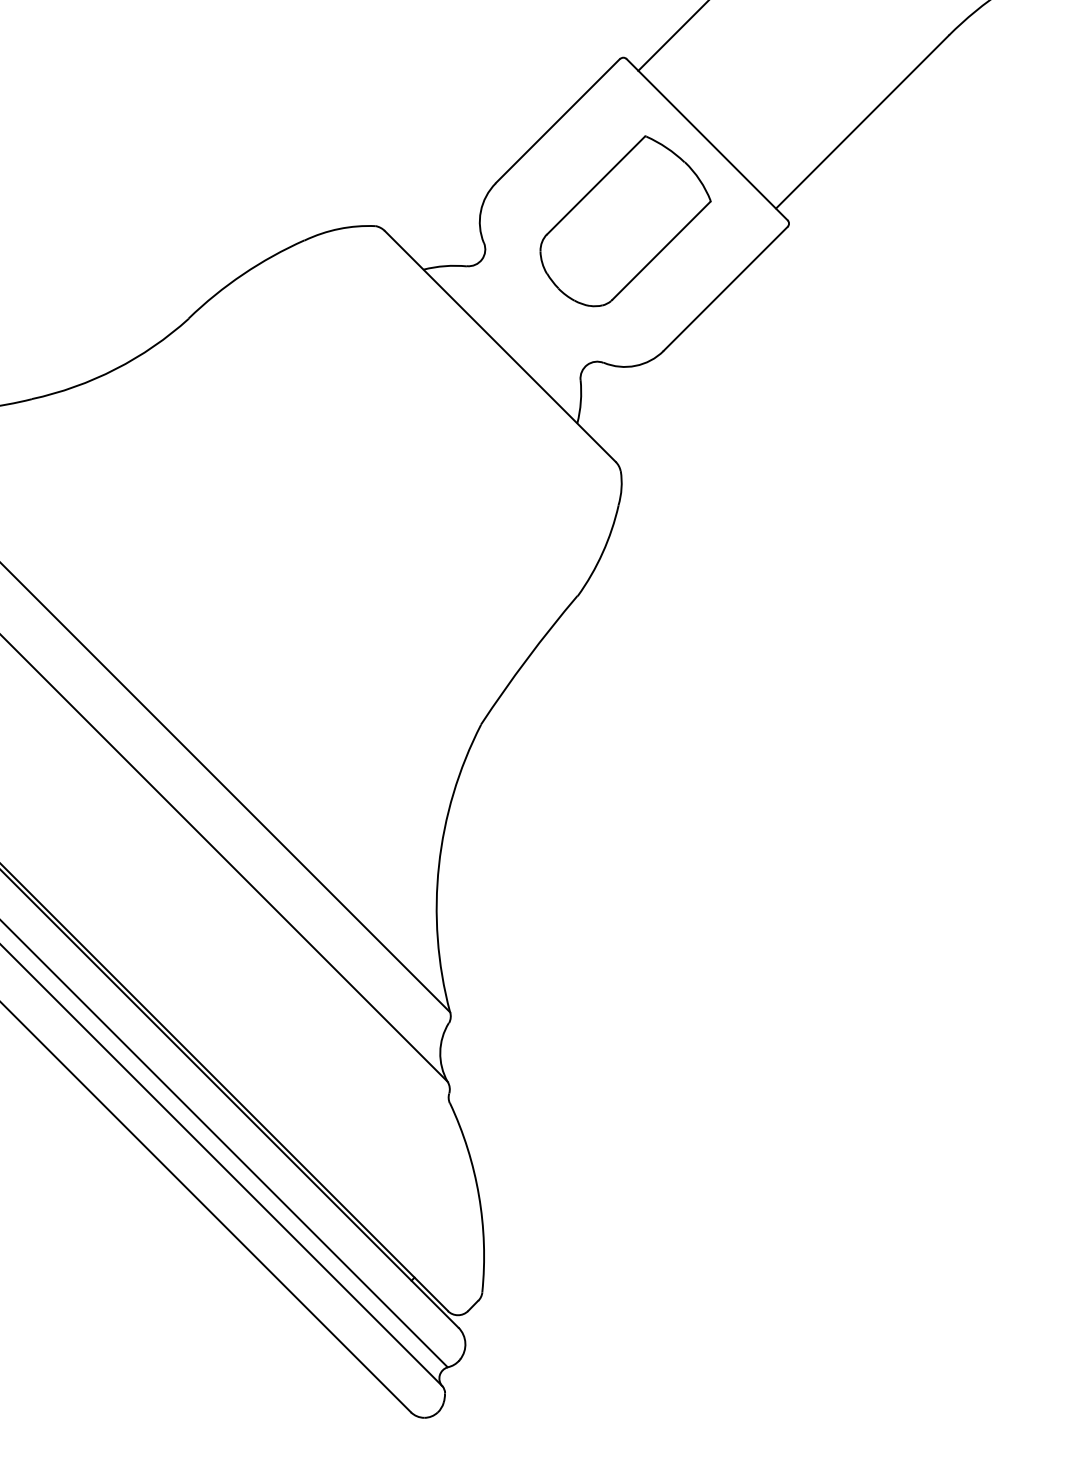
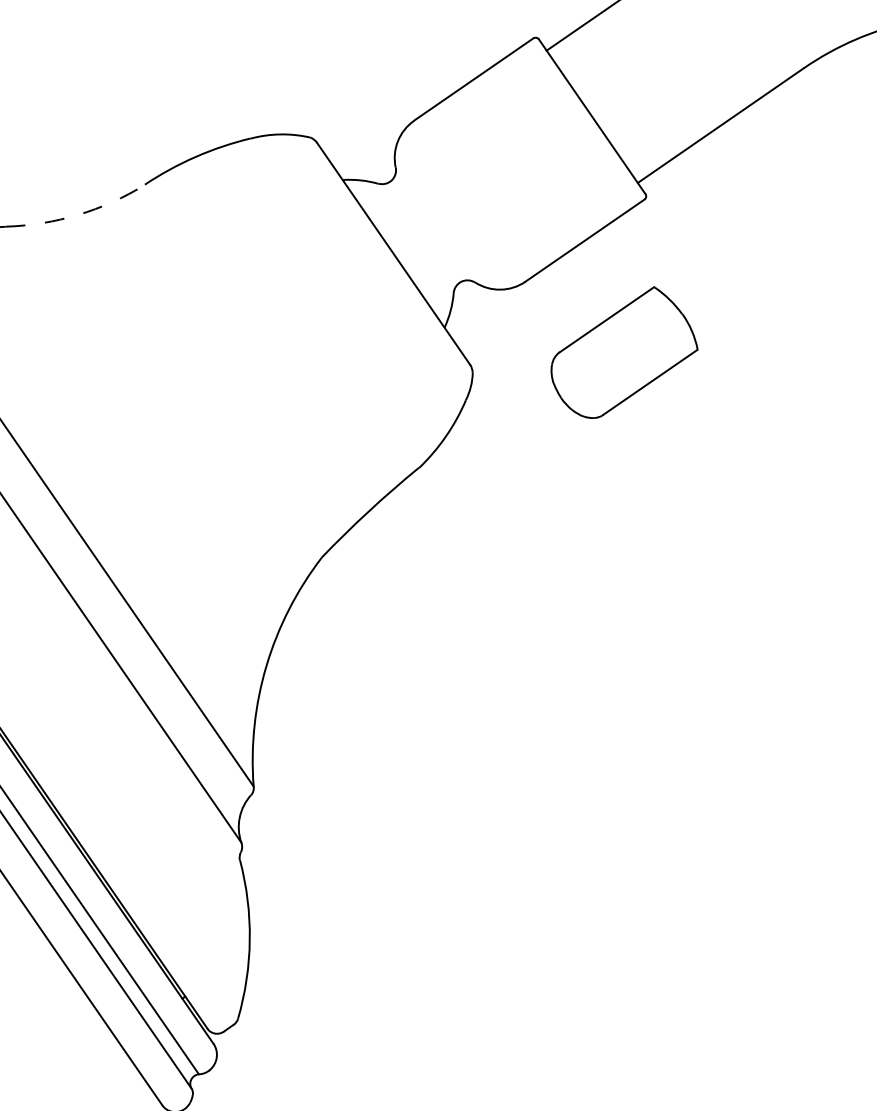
part: (625, 221) -> (625, 353), moved
arc: (115, 369) -> (77, 215), solid -> dashed

